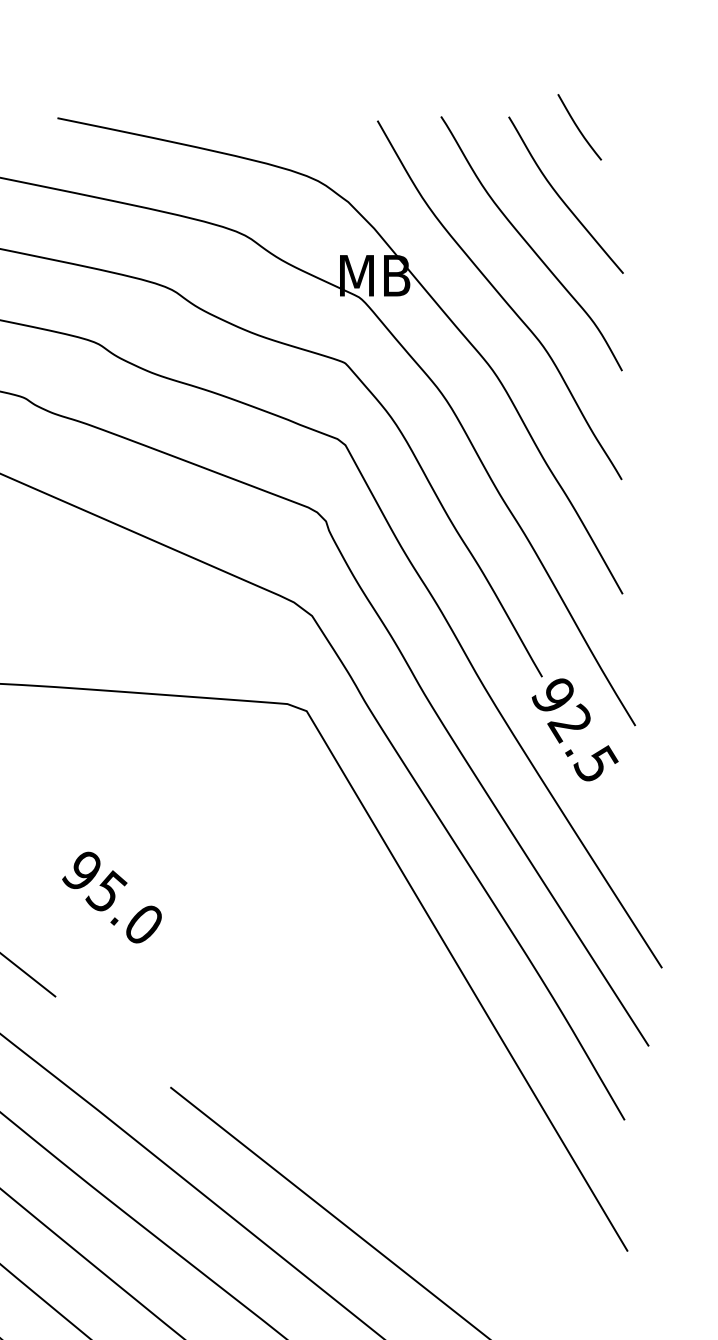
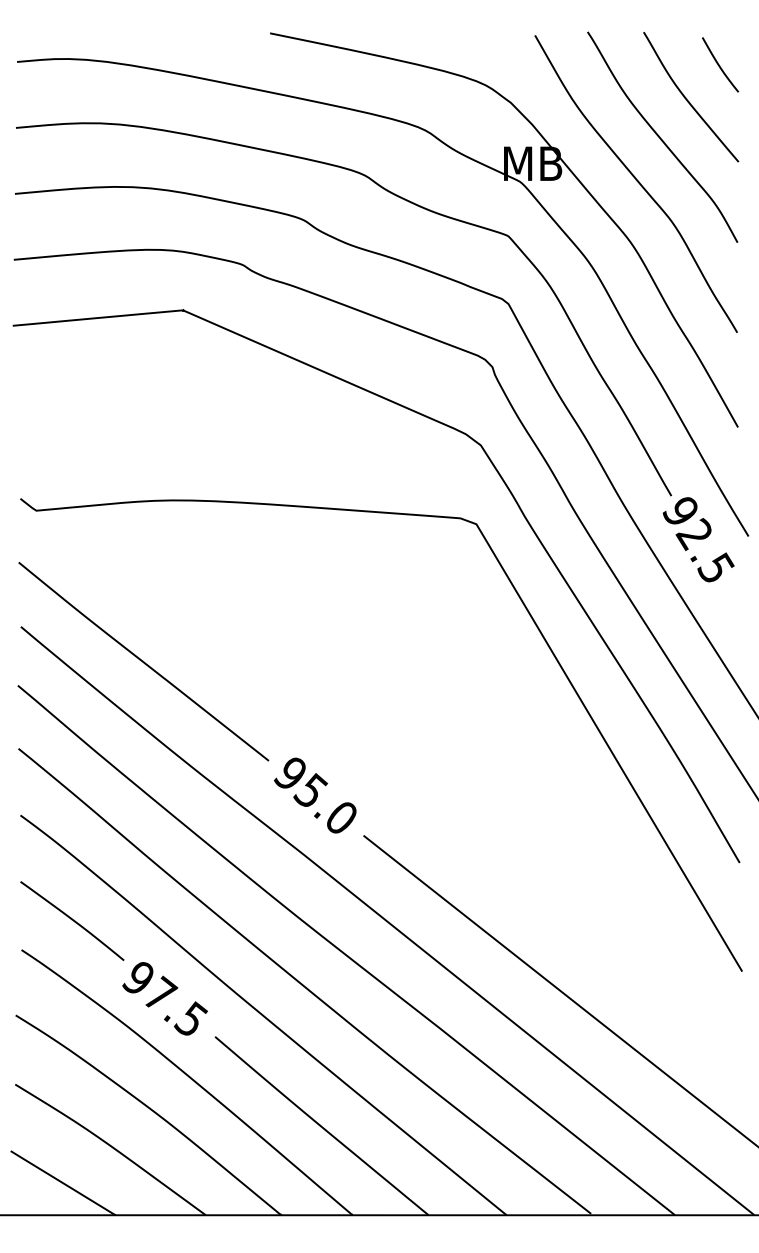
curve: (578, 126) -> (719, 64), moved
text: (112, 897) -> (315, 795), moved

